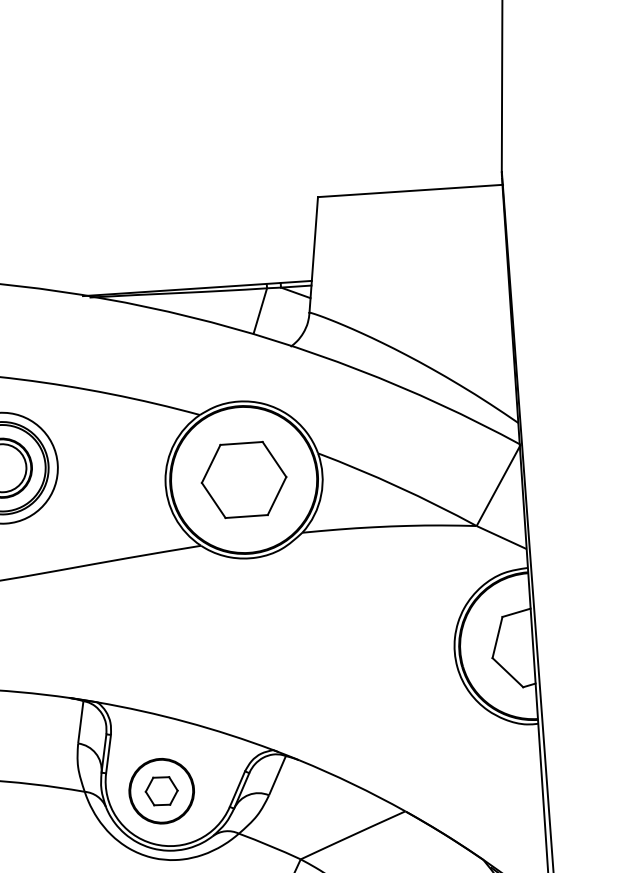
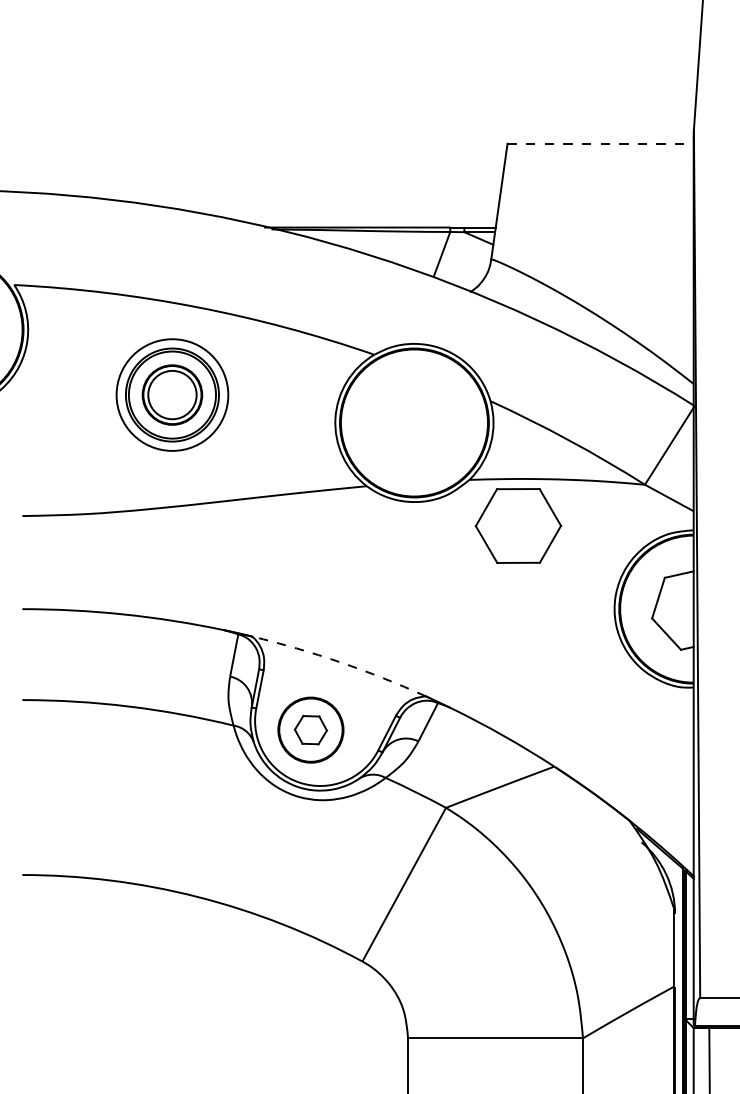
line: (411, 190) -> (601, 143), solid -> dashed
part: (244, 479) -> (518, 525), moved
arc: (186, 722) -> (340, 662), solid -> dashed

